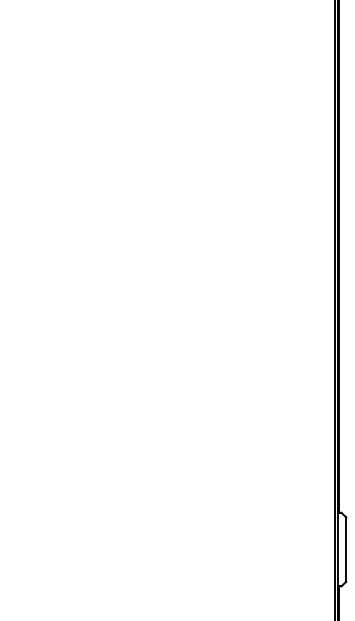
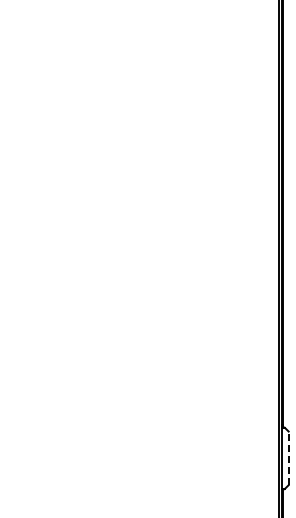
line: (345, 549) -> (288, 458), solid -> dashed

